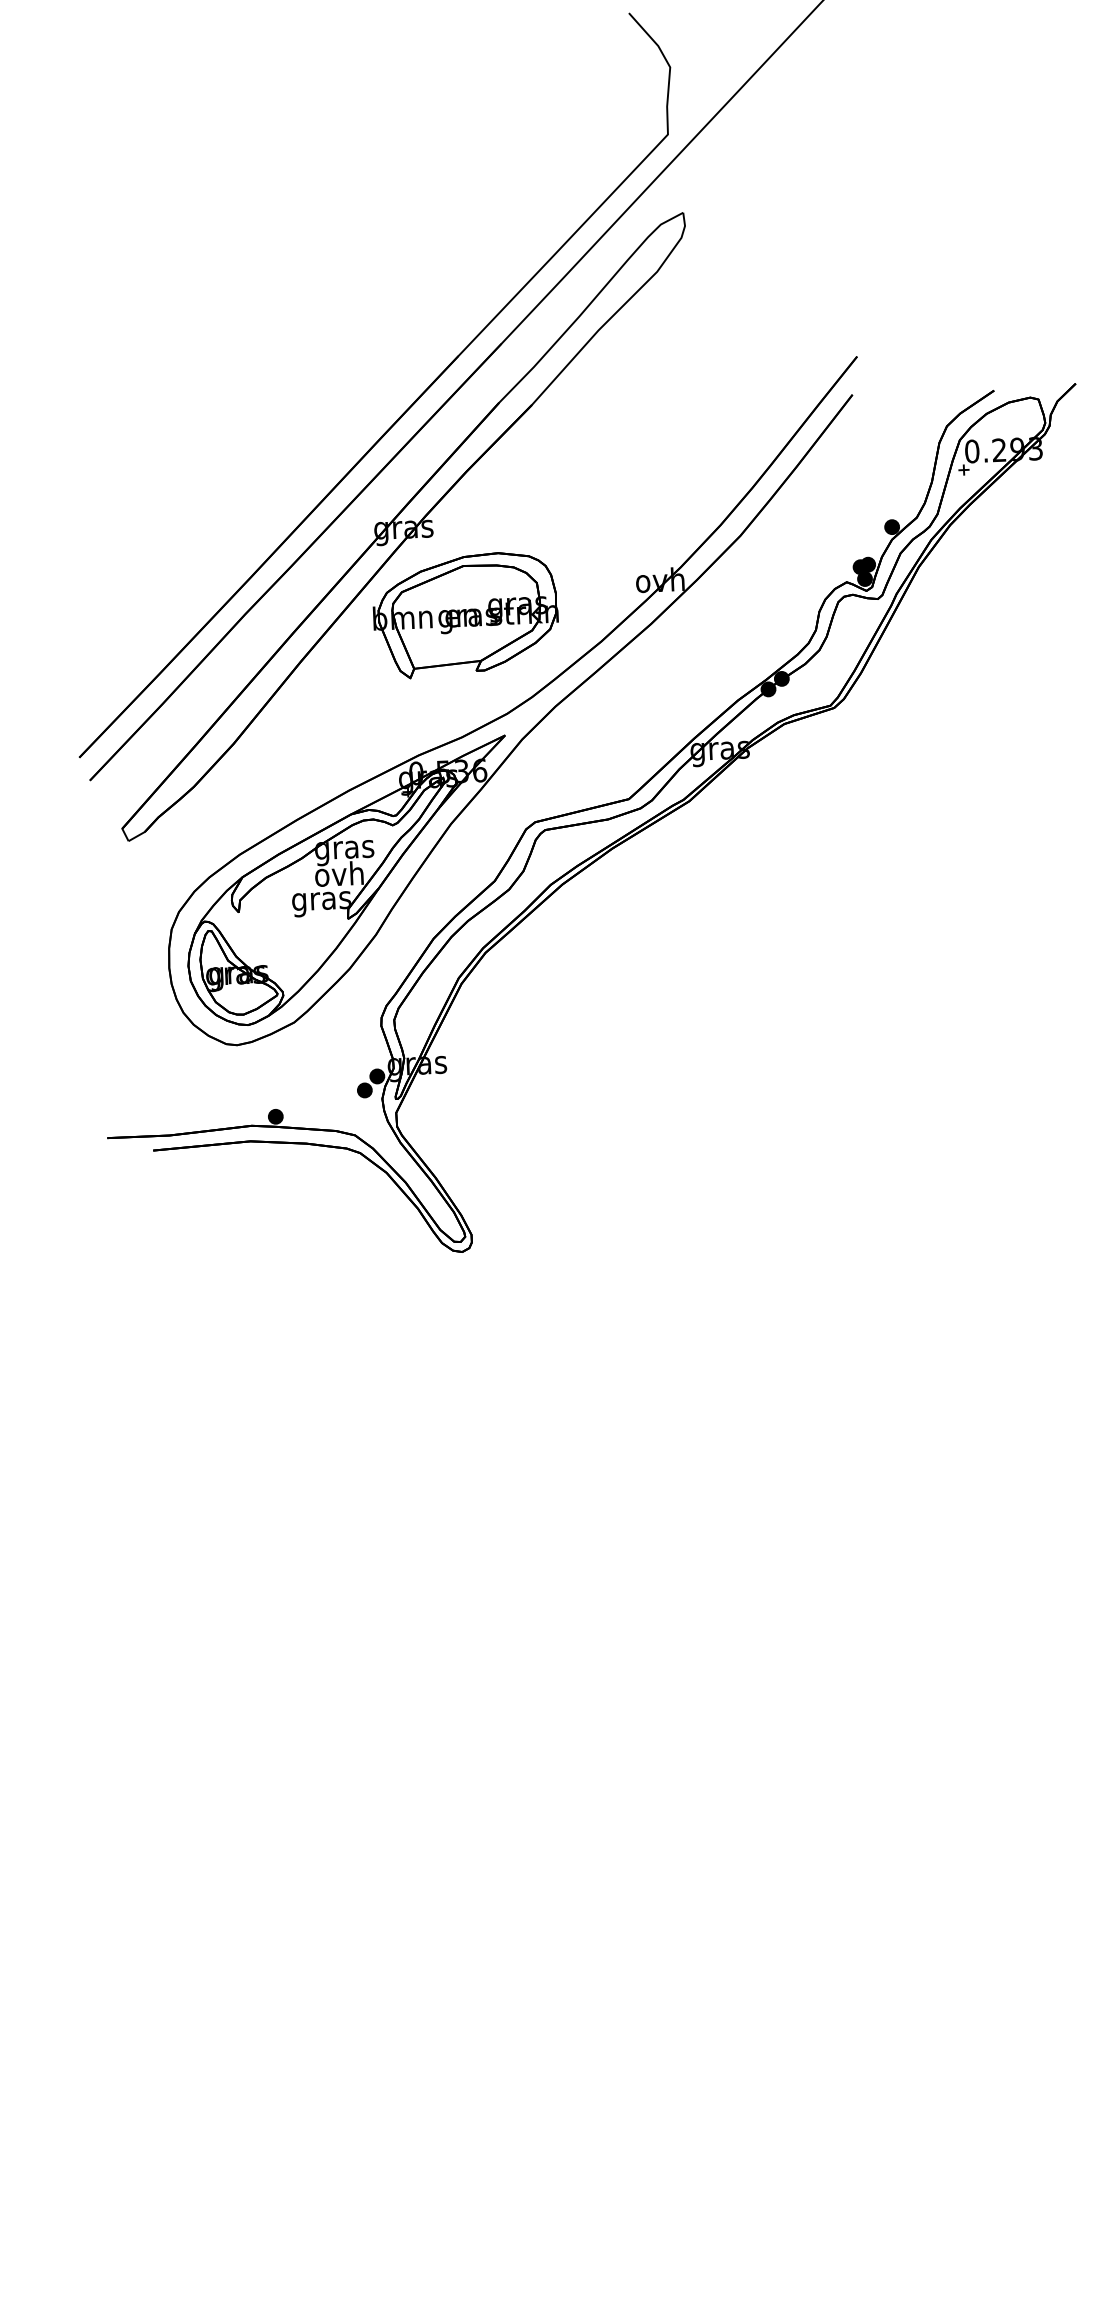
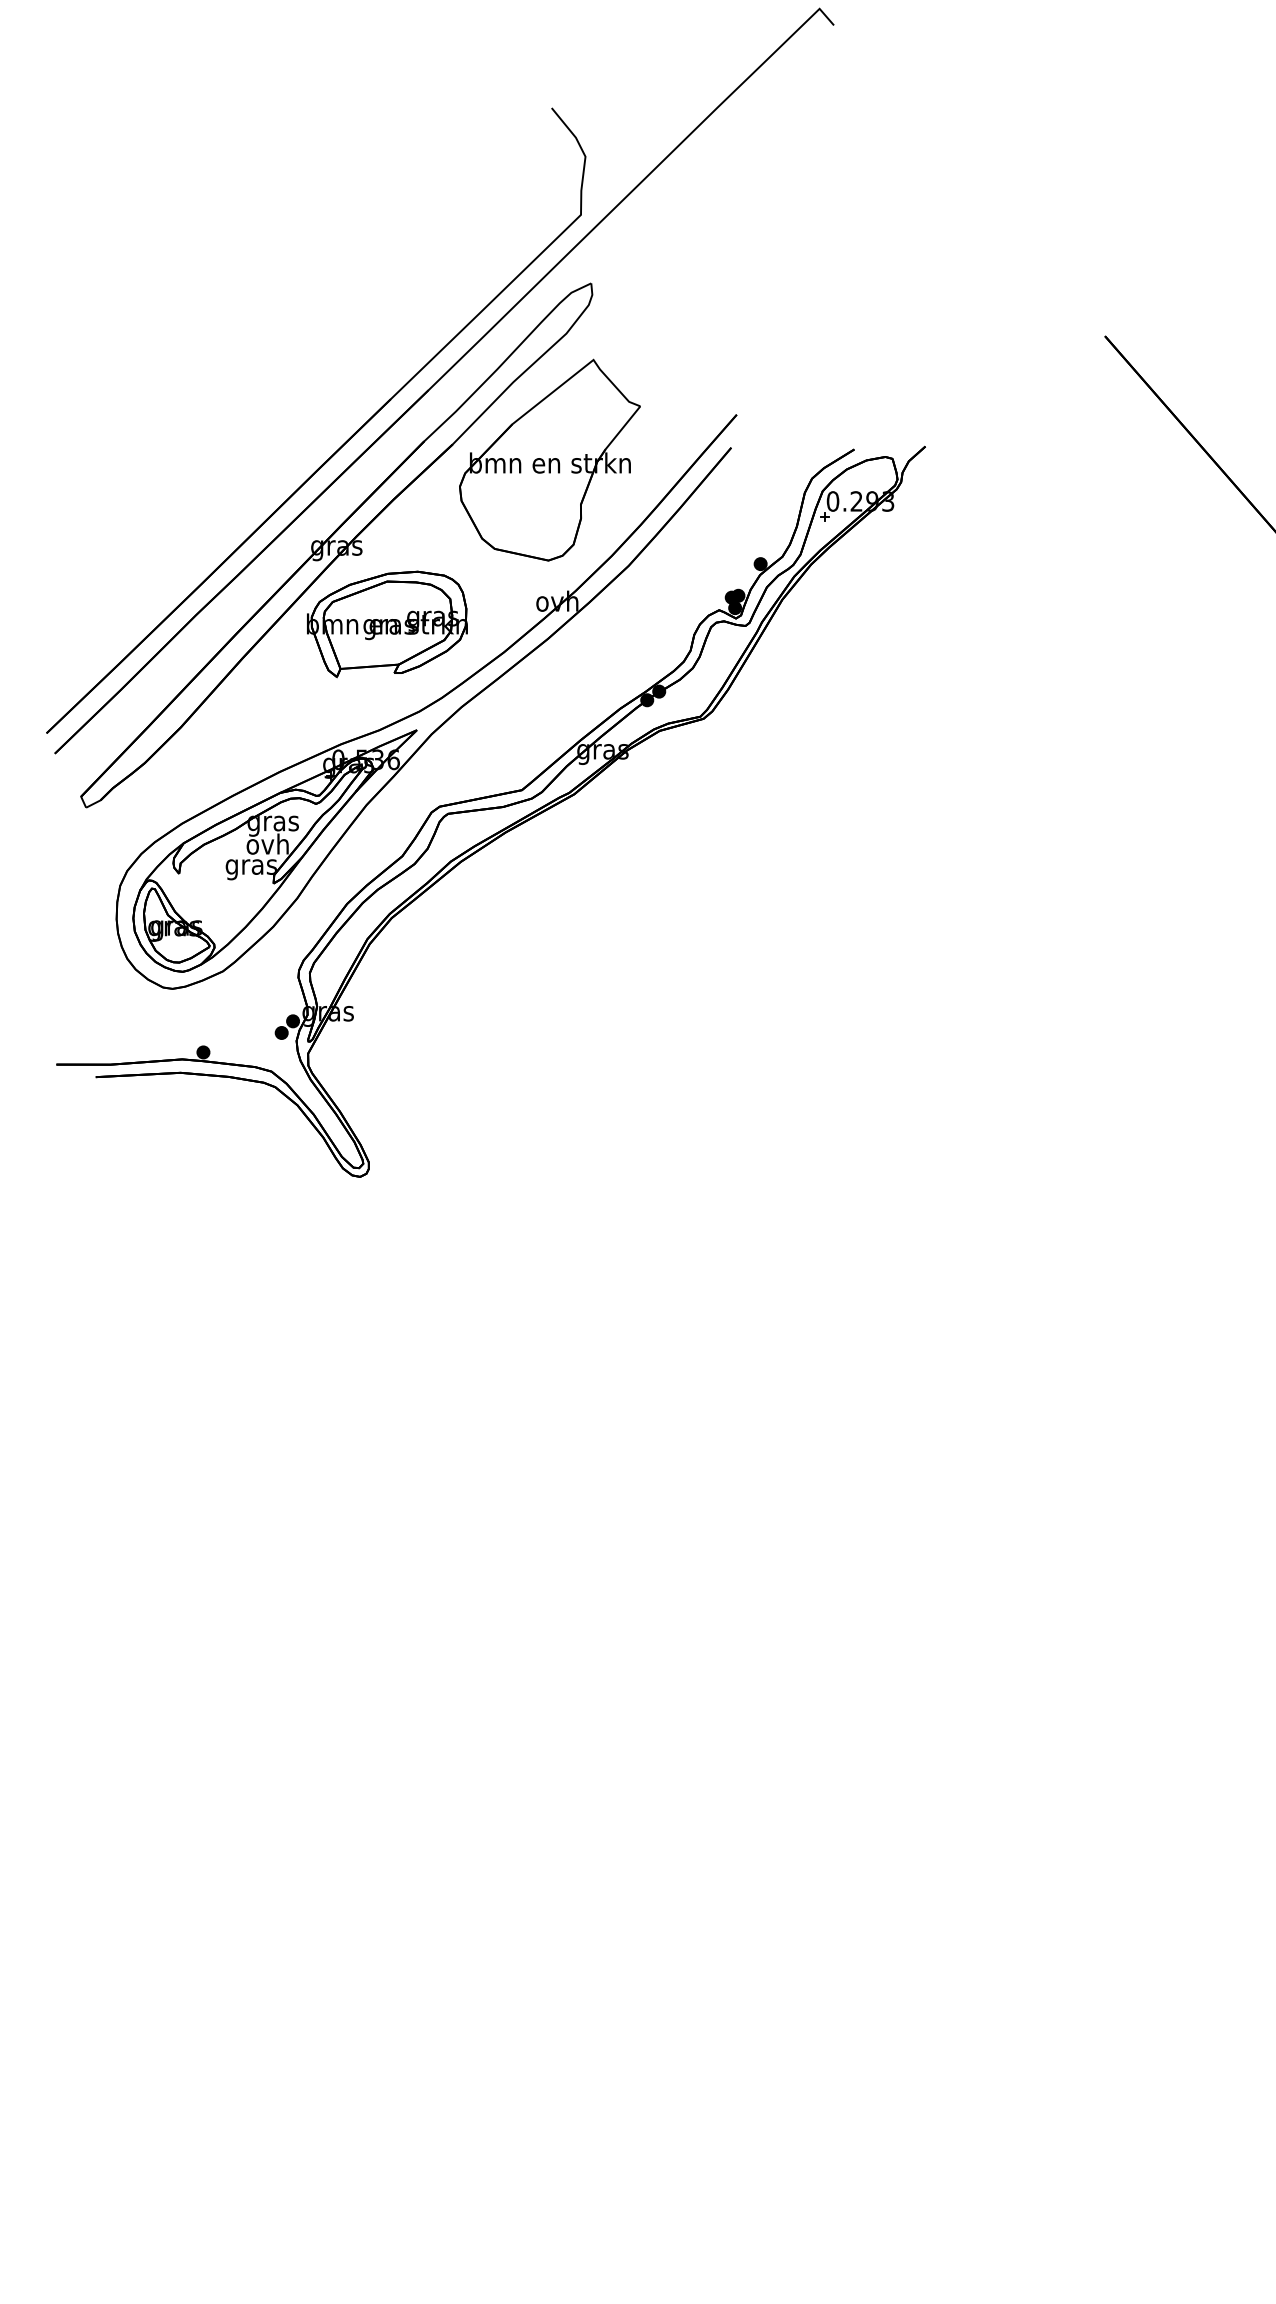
part: (644, 417) -> (549, 459), added

